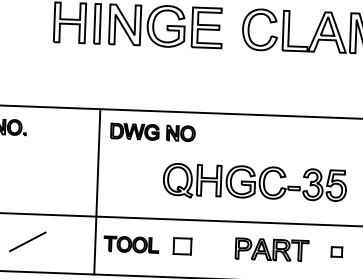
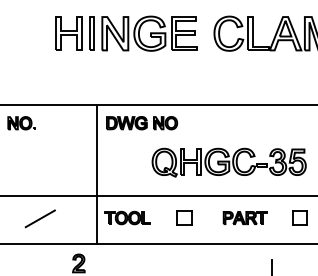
part: (182, 245) -> (184, 217), moved
part: (270, 249) -> (244, 217), size x0.71
part: (336, 251) -> (299, 217), size x1.67

